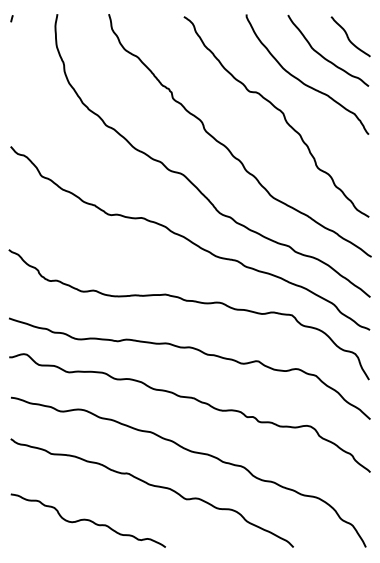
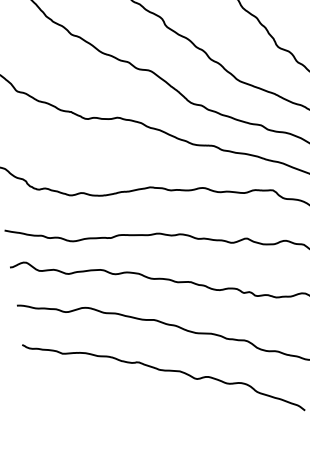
curve: (87, 520) -> (105, 412), removed

